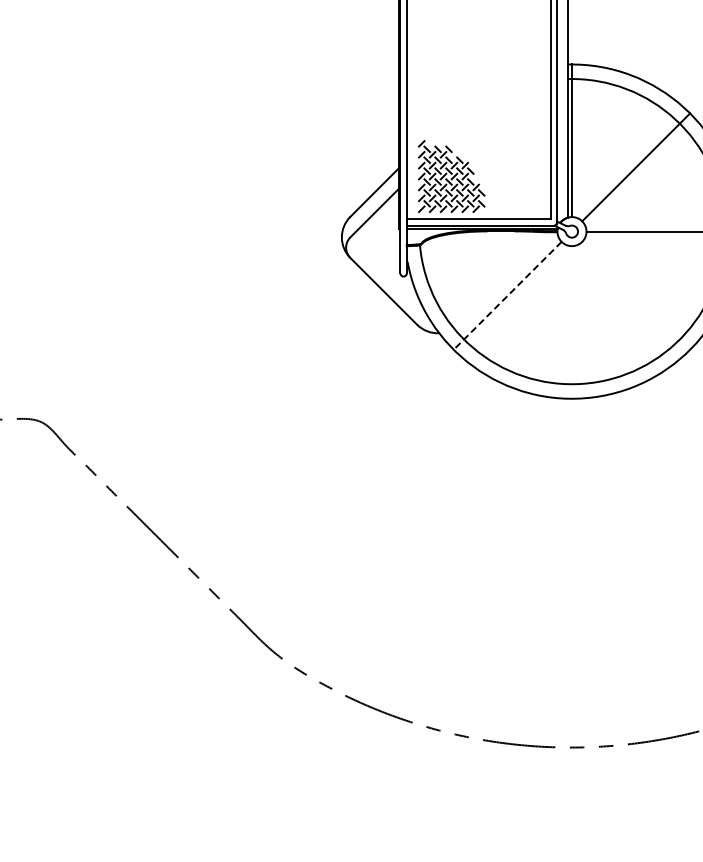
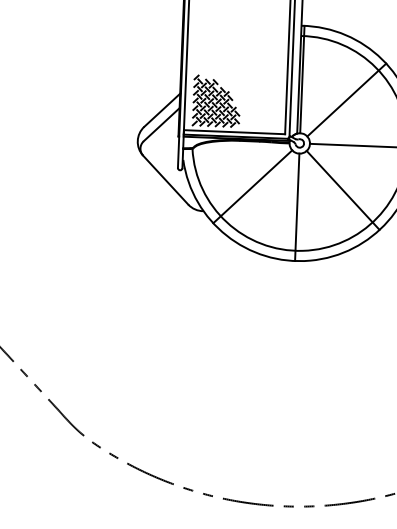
line: (636, 295) -> (343, 190), added
line: (507, 296) -> (252, 187), dashed -> solid
line: (571, 322) -> (296, 207), added

